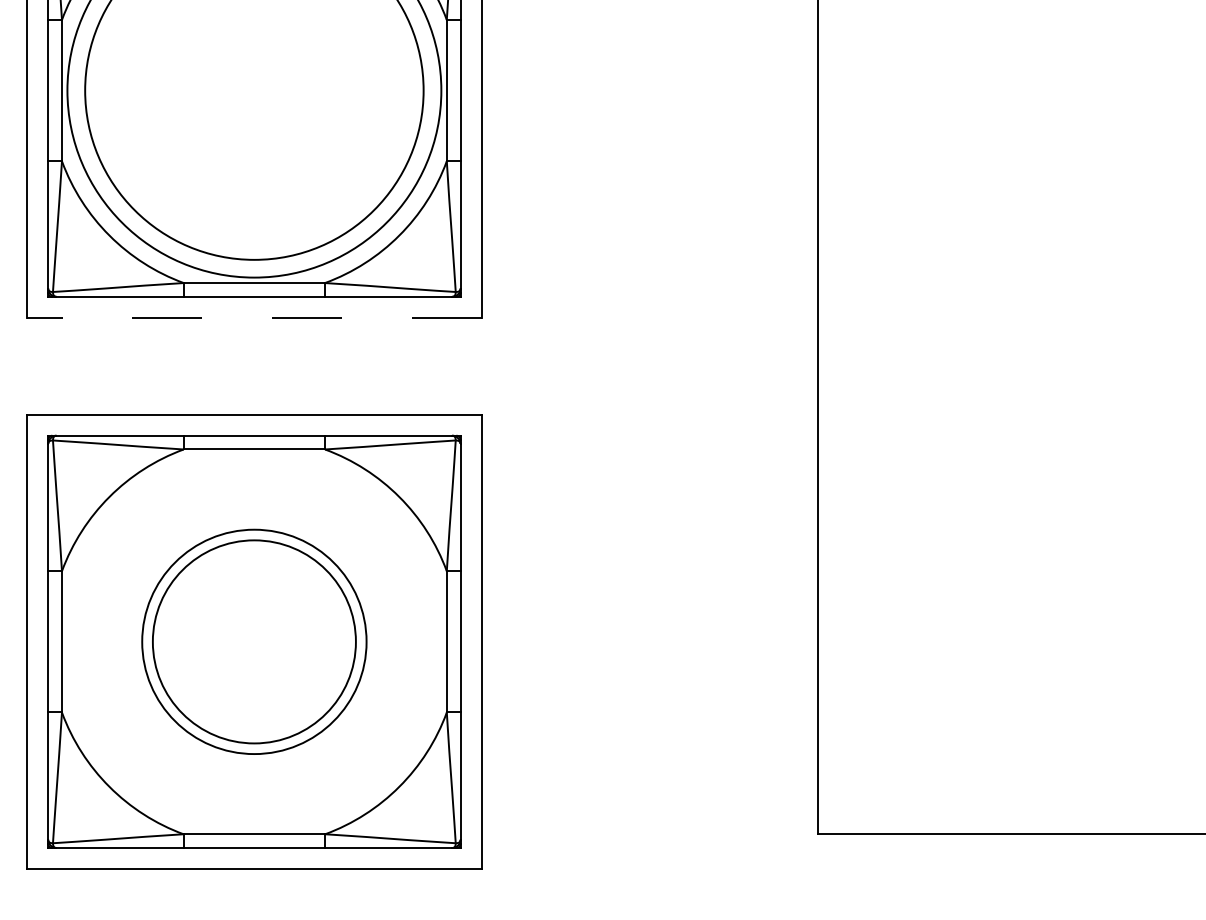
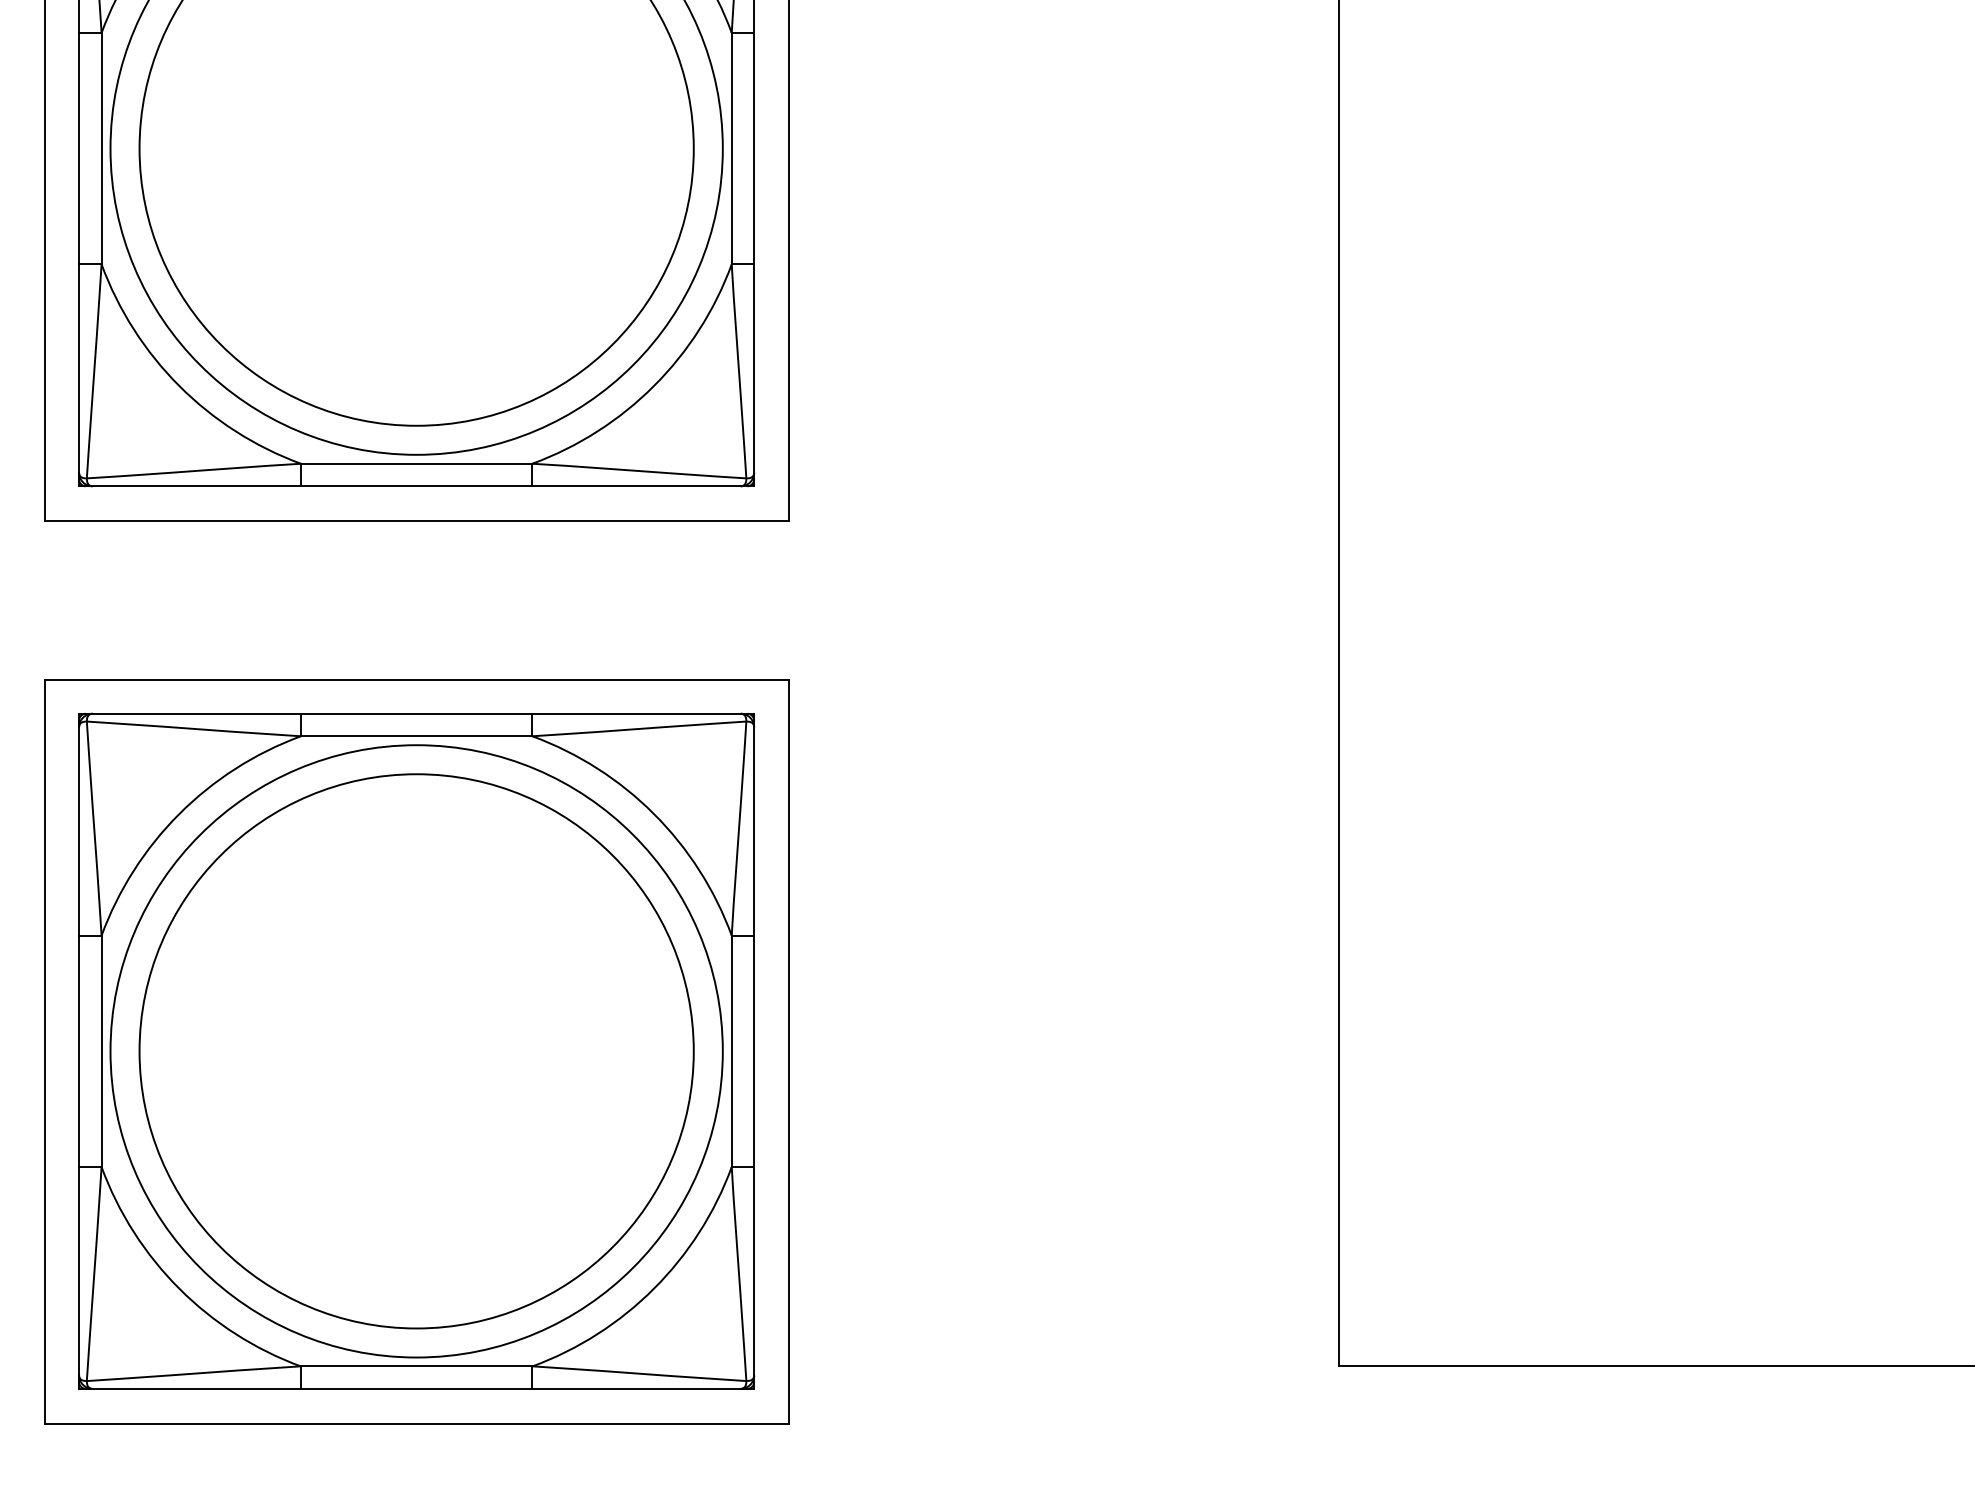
line: (253, 317) -> (415, 520), dashed -> solid
circle: (254, 641) -> (416, 1050), size x1.67
circle: (254, 641) -> (416, 1050), size x1.67

